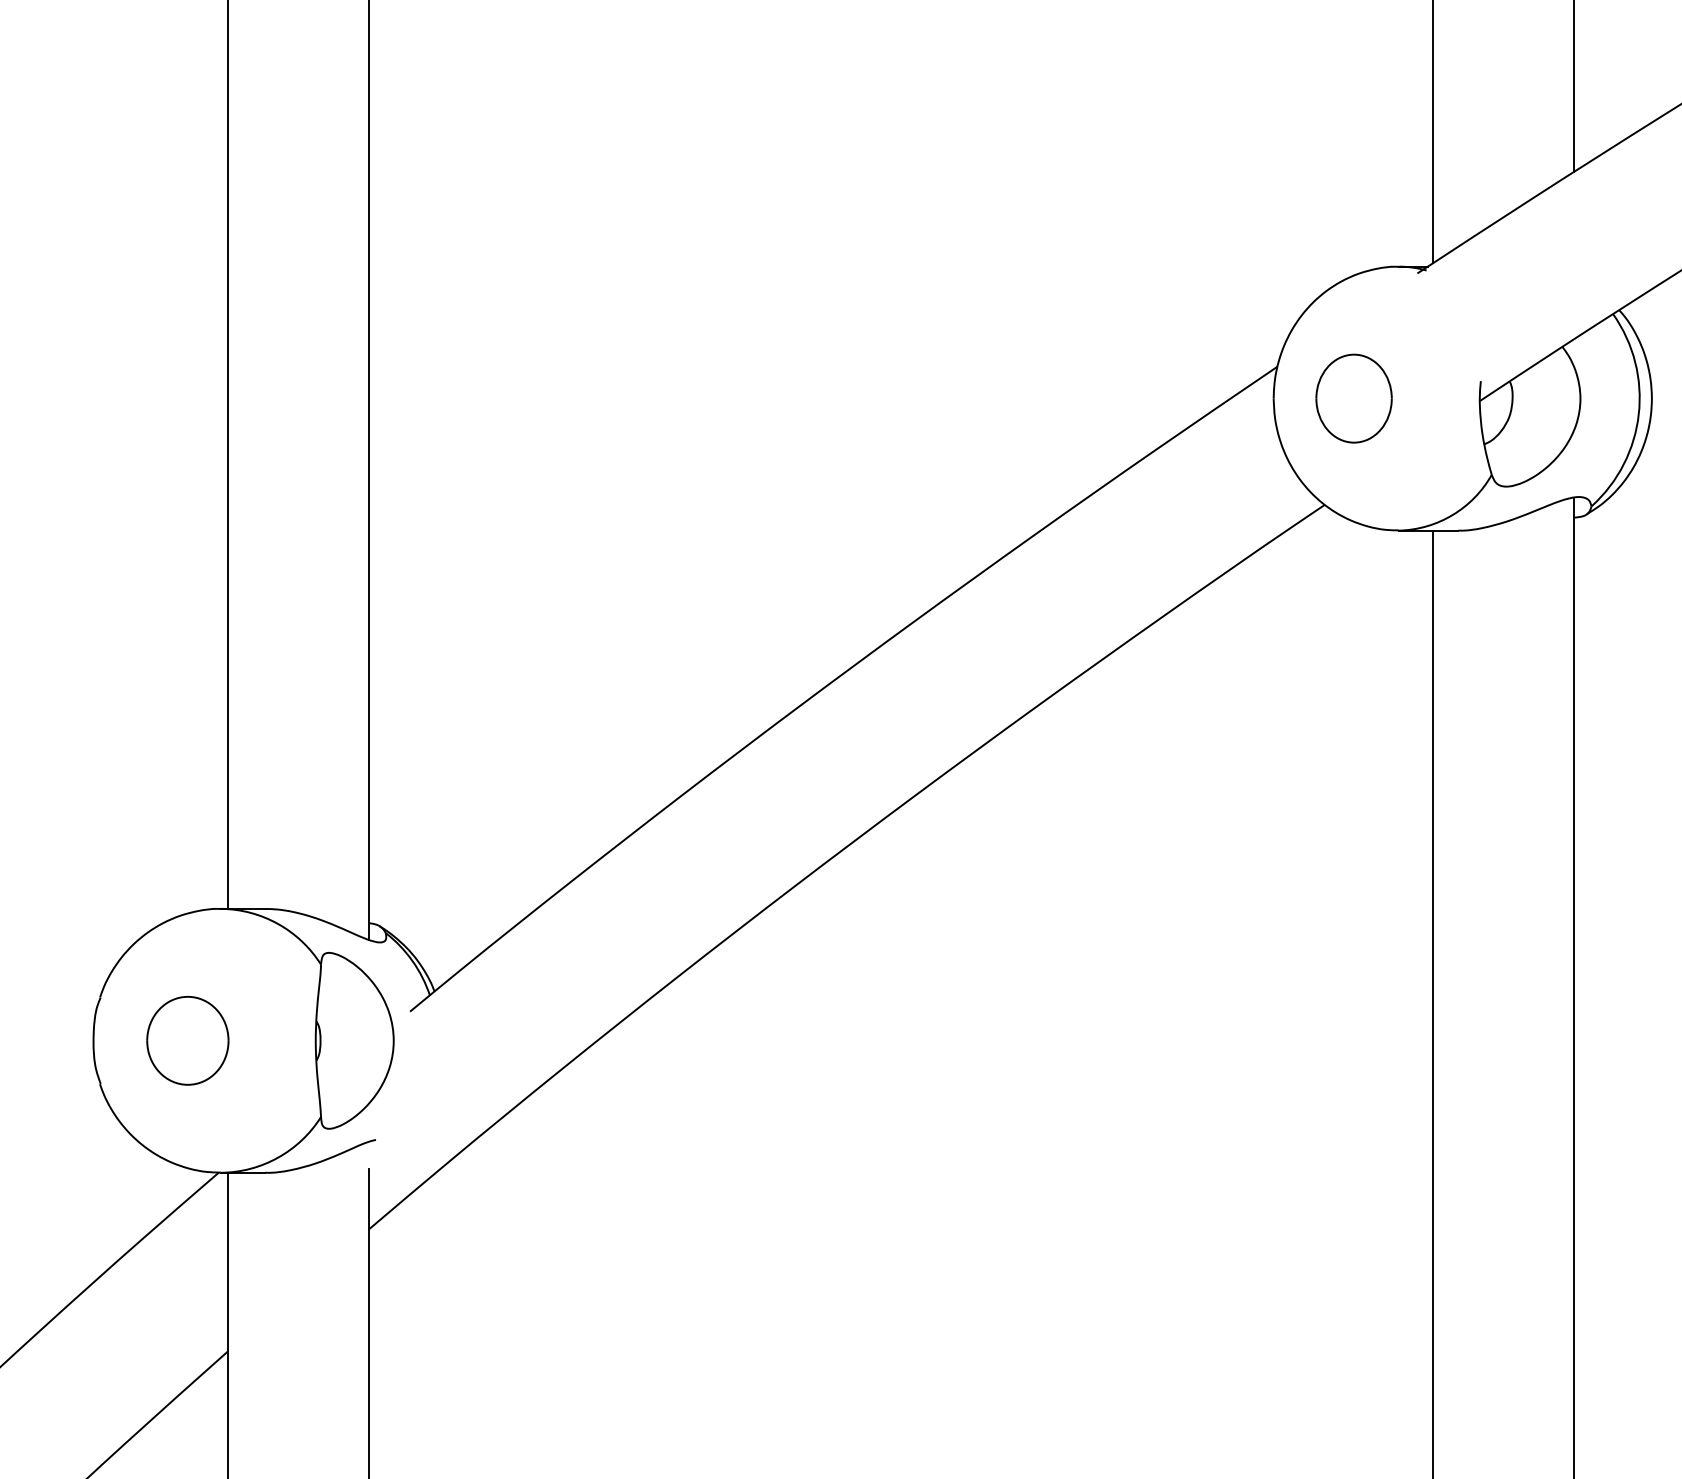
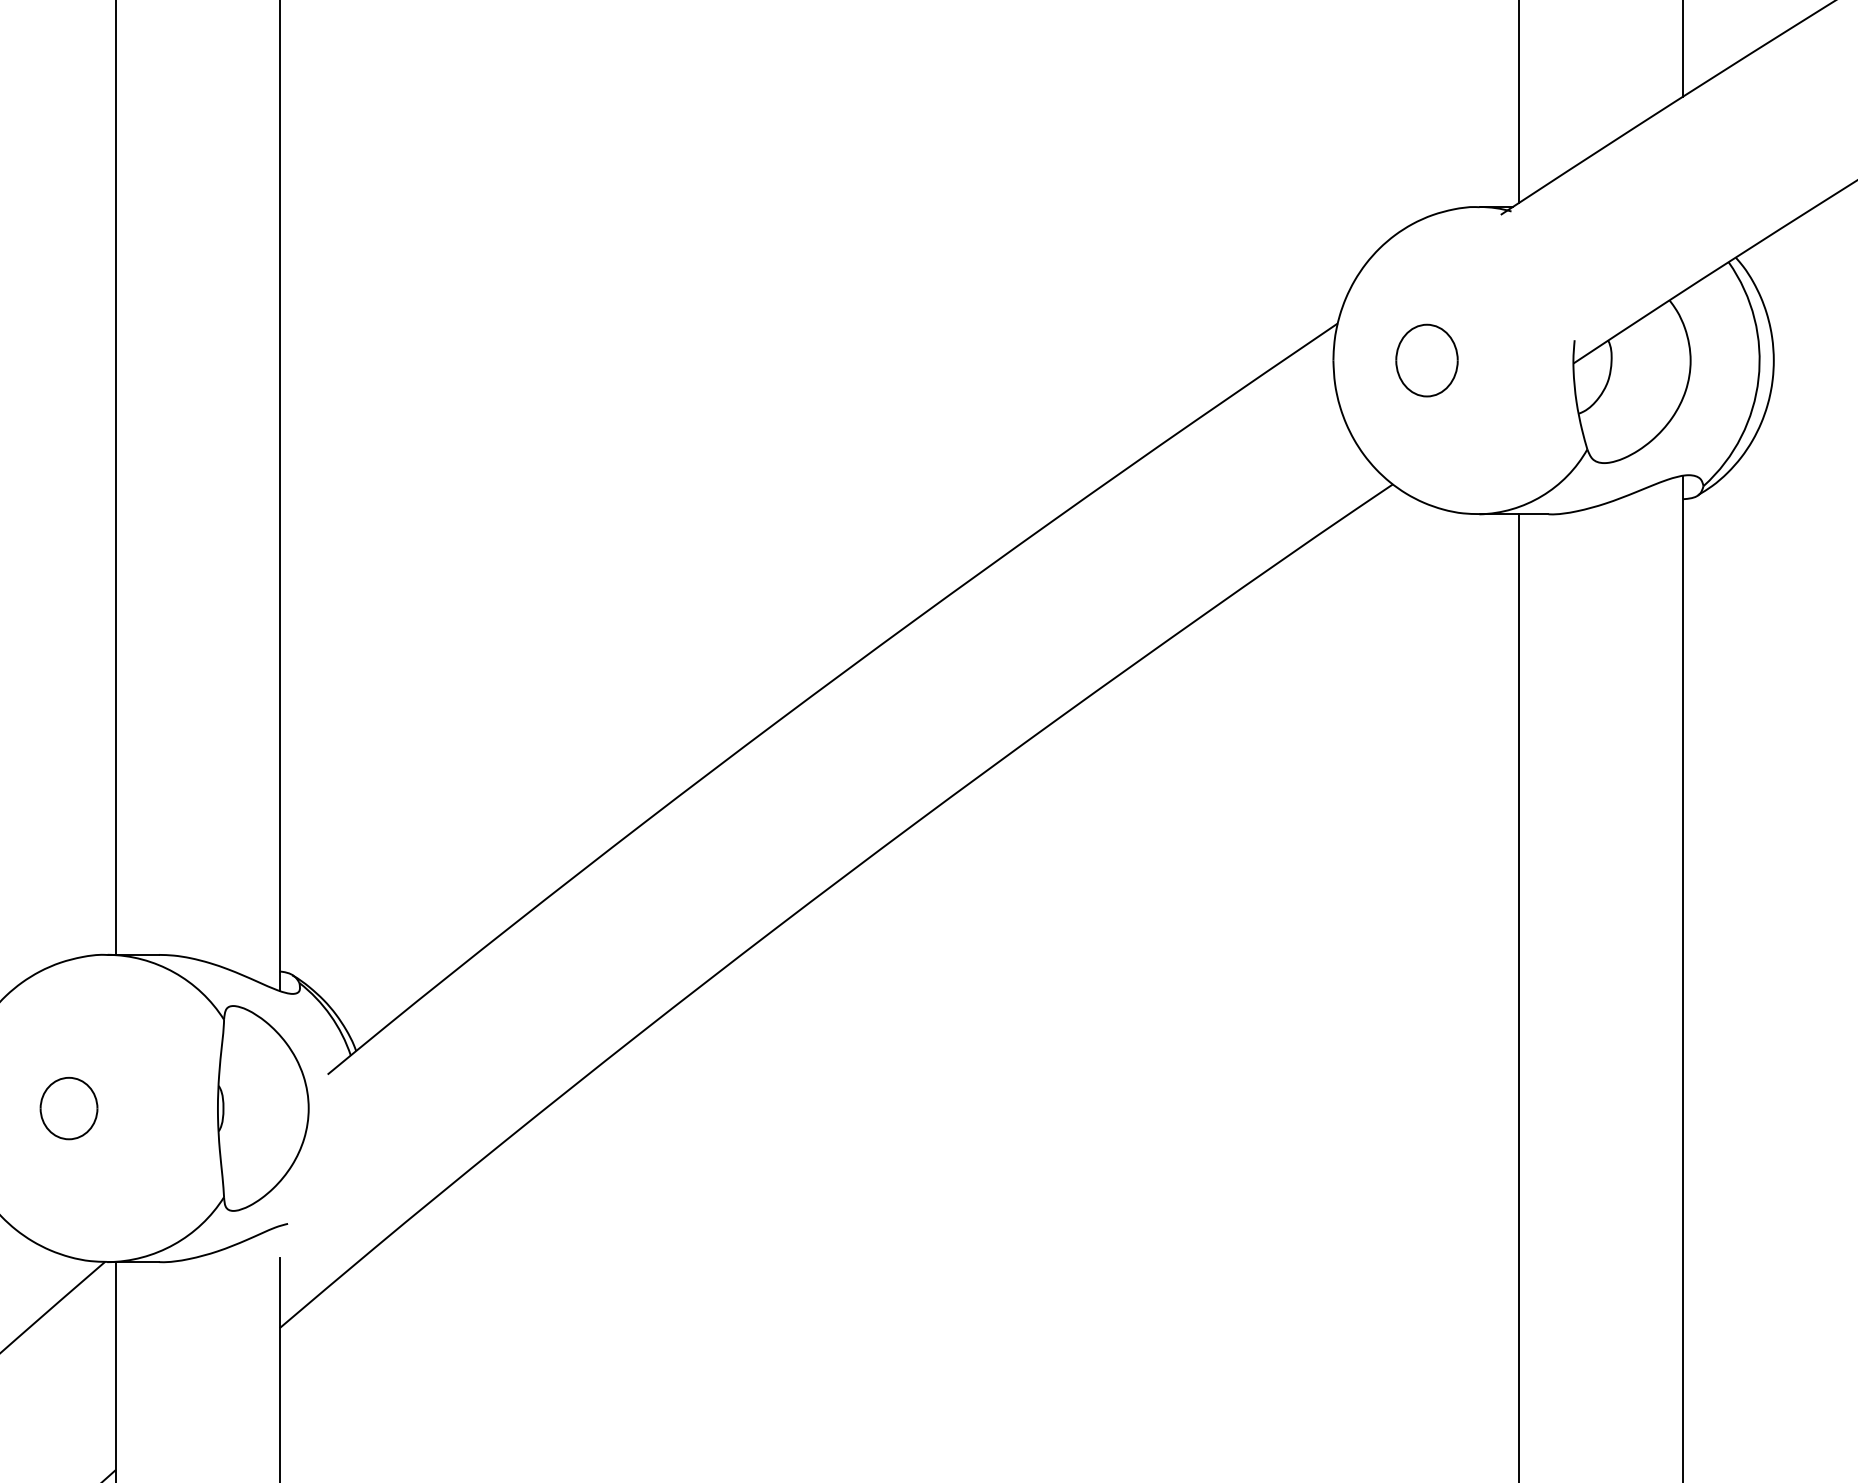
part: (1353, 398) -> (1426, 360), size x0.7
part: (187, 1040) -> (68, 1108), size x0.6

